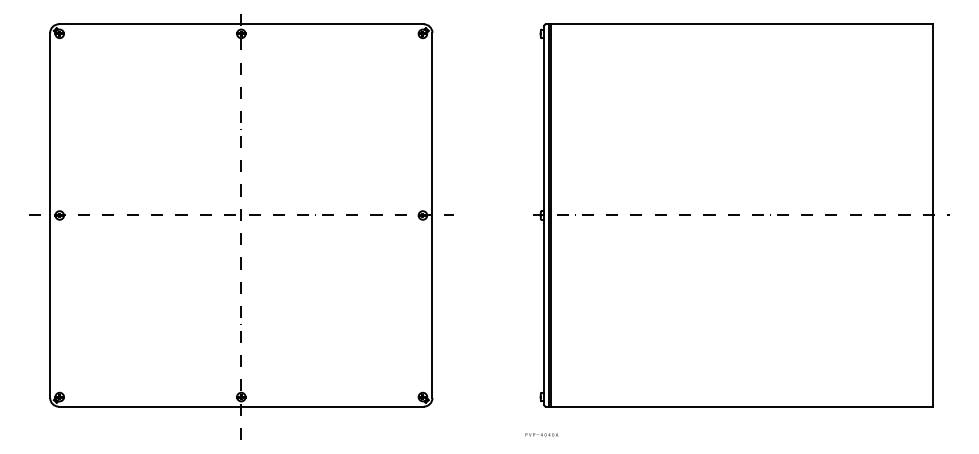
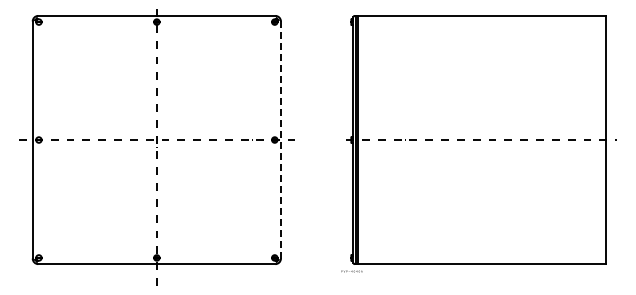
line: (431, 216) -> (280, 140), solid -> dashed
text: (541, 434) -> (351, 271), moved

